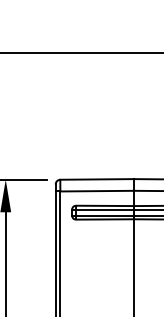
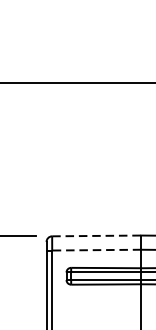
line: (97, 179) -> (97, 236), solid -> dashed
line: (97, 191) -> (97, 250), solid -> dashed

